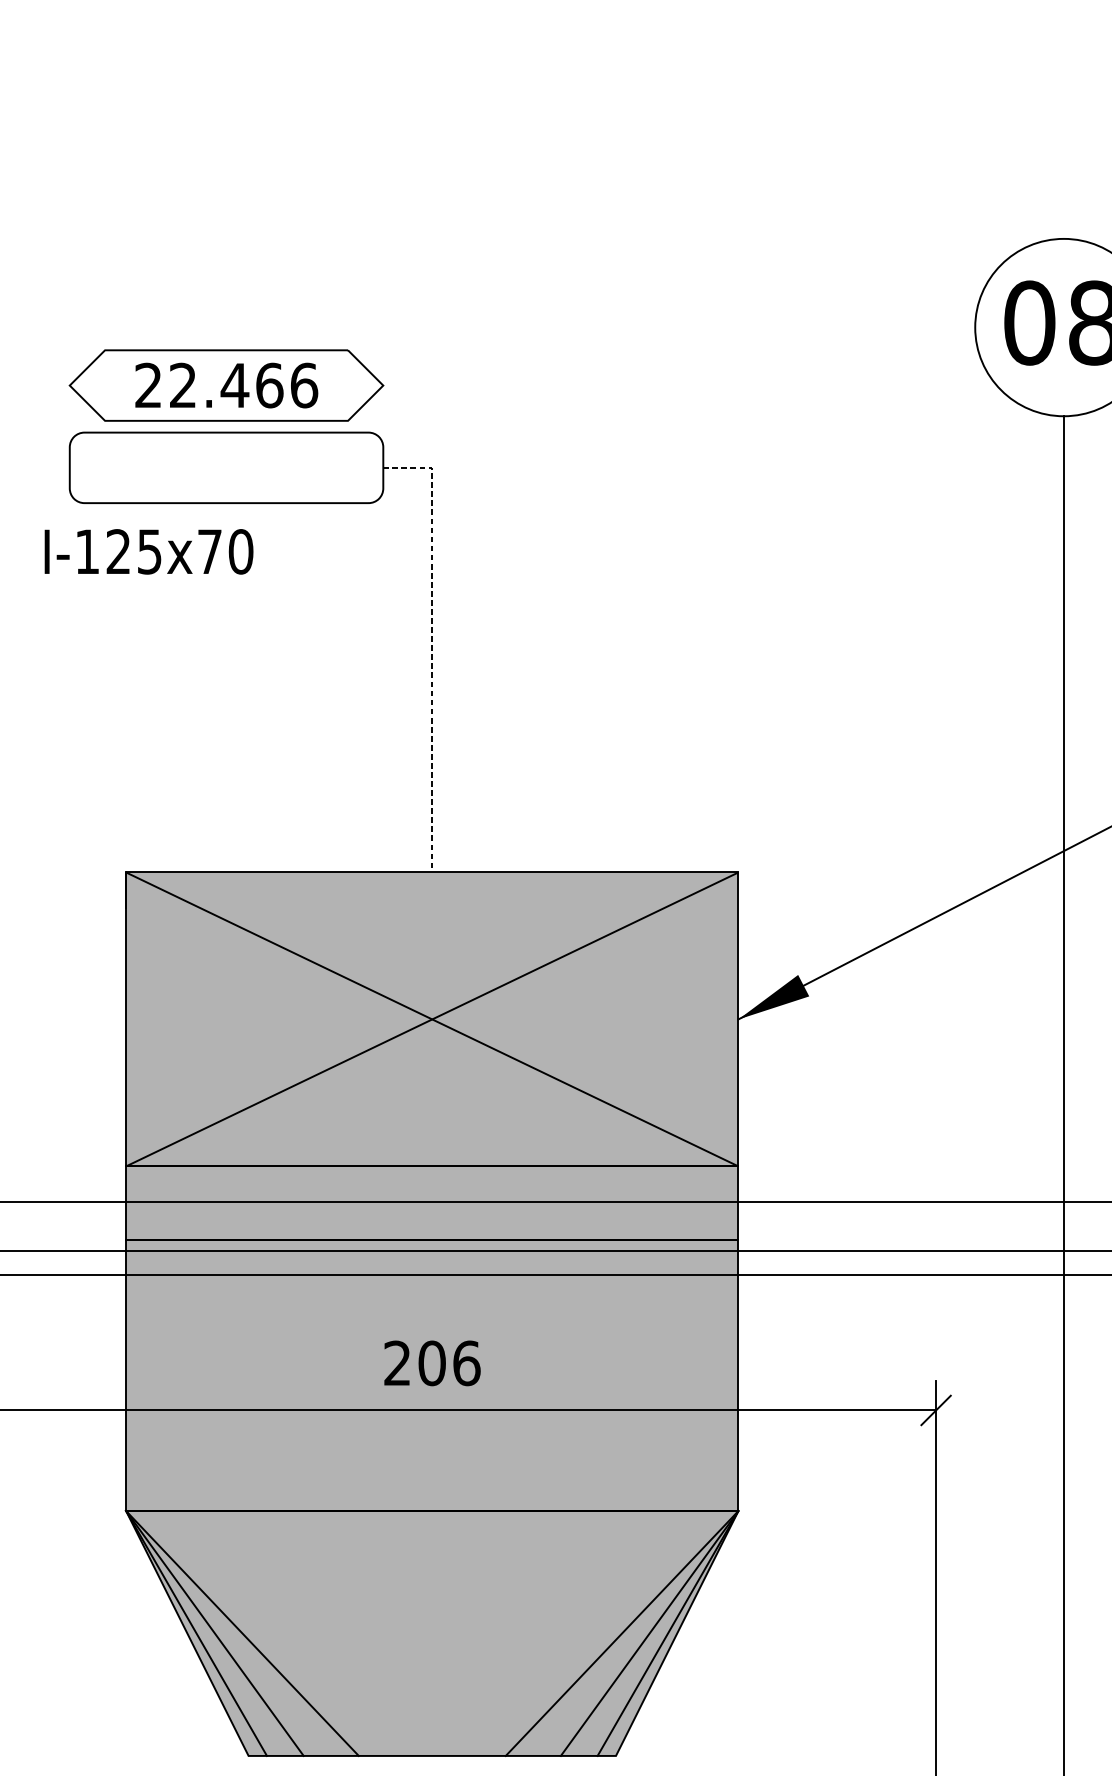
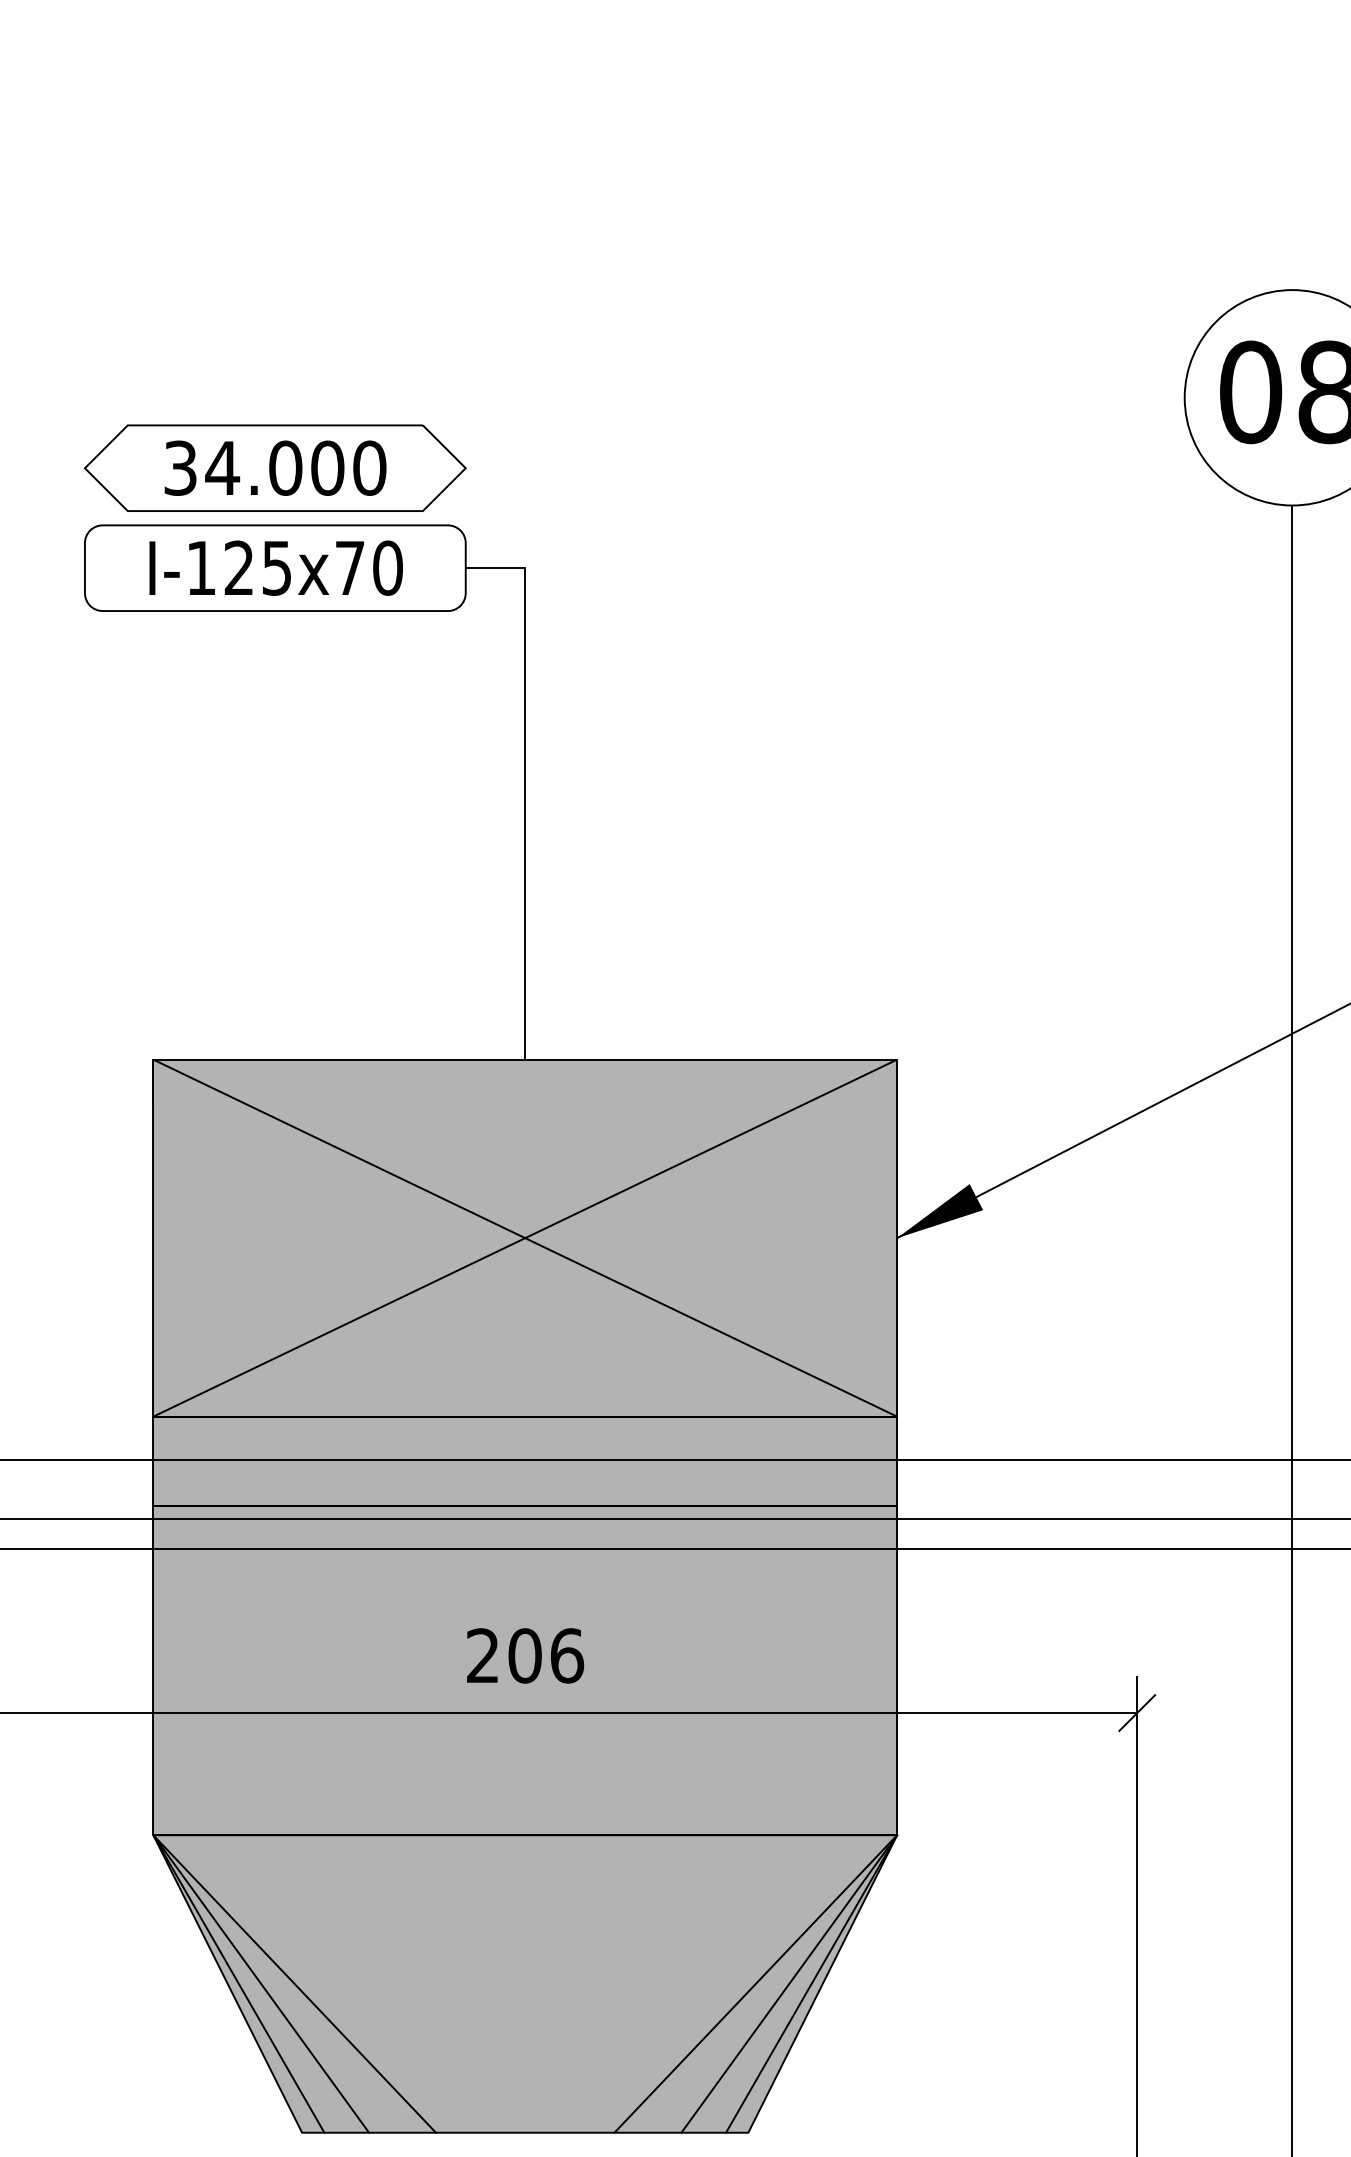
text: (226, 384) -> (275, 467), 22.466 -> 34.000
text: (148, 551) -> (275, 567), moved
line: (432, 645) -> (525, 783), dashed -> solid

